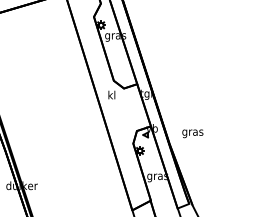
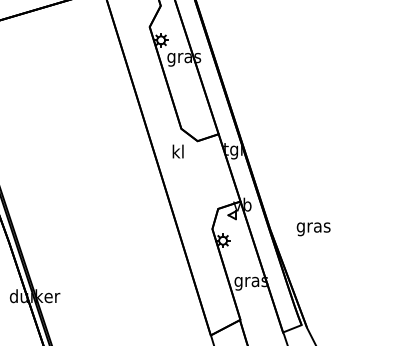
text: (192, 133) -> (313, 228), moved

